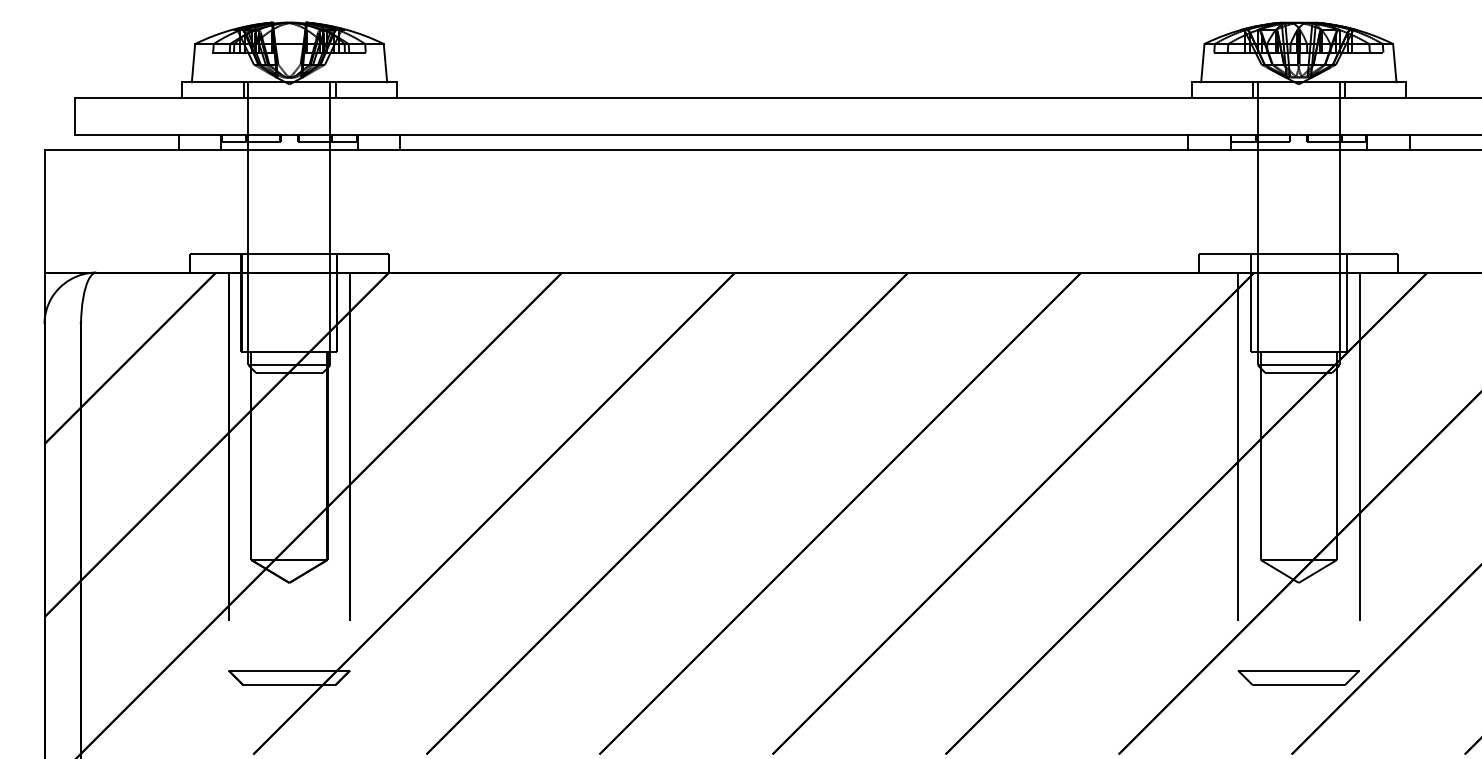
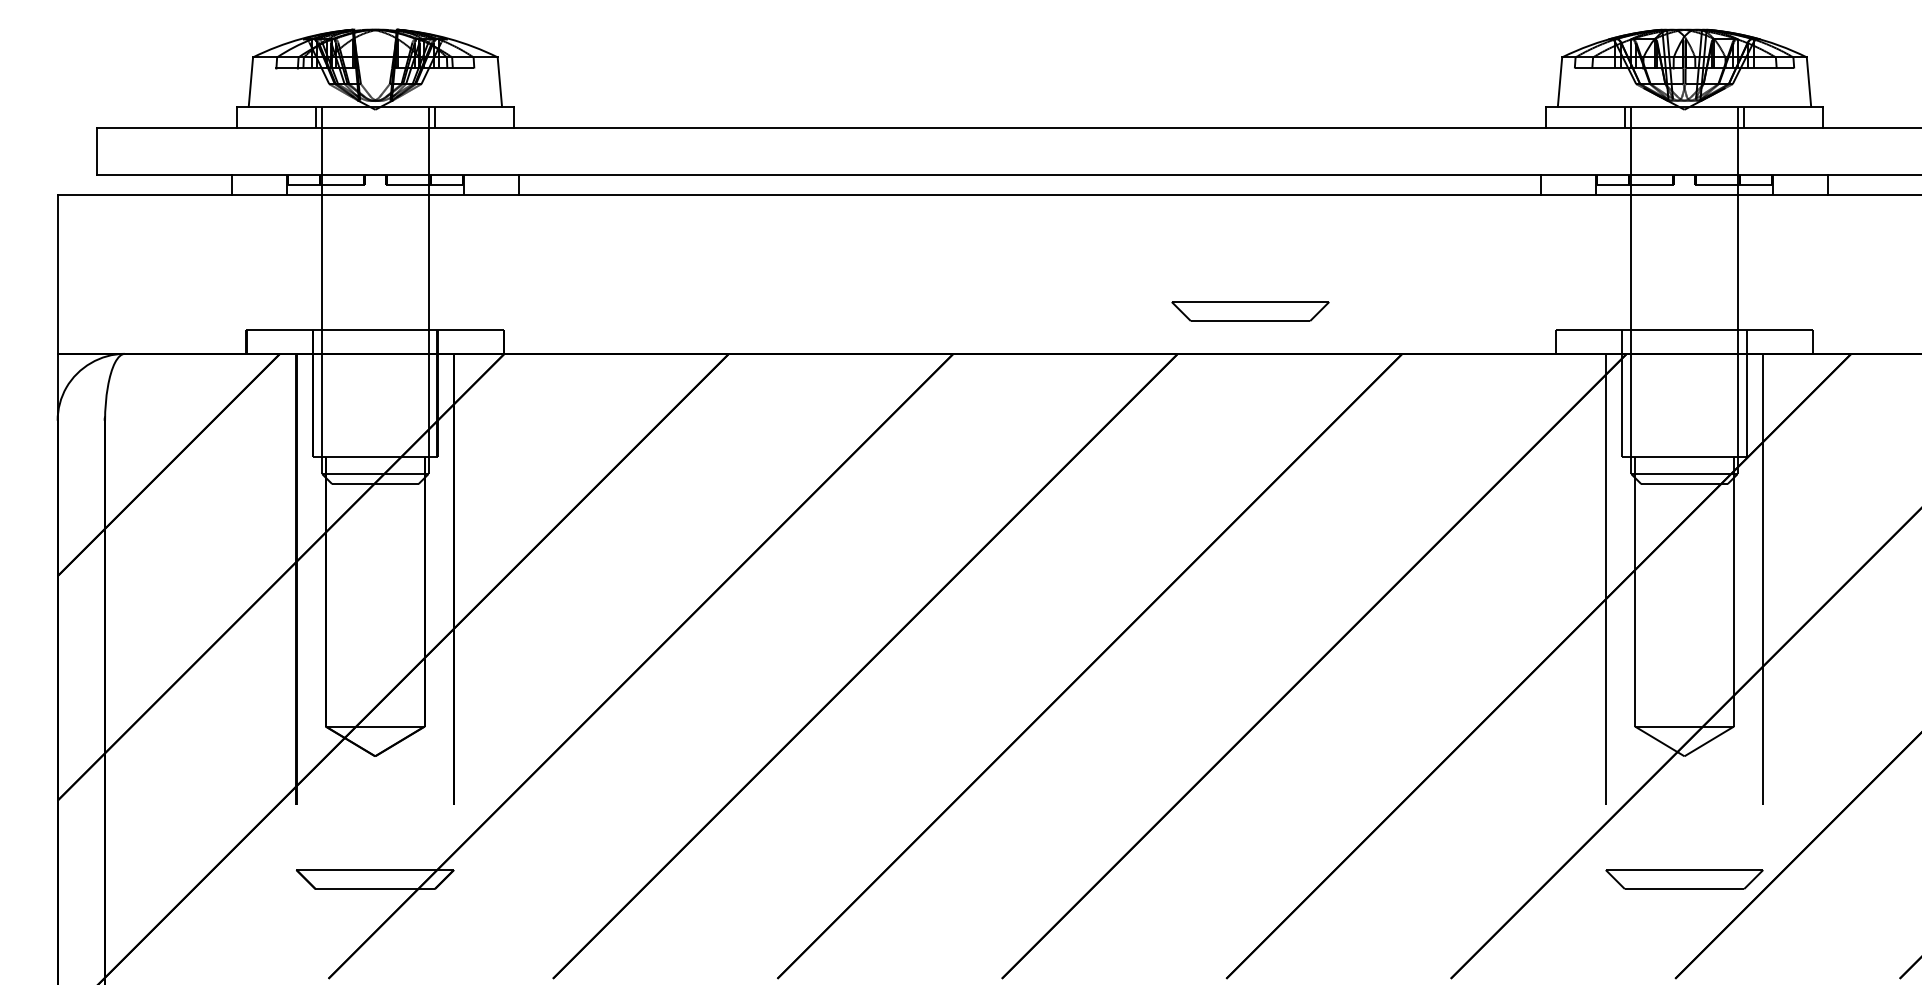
part: (964, 239) -> (1250, 311), added

